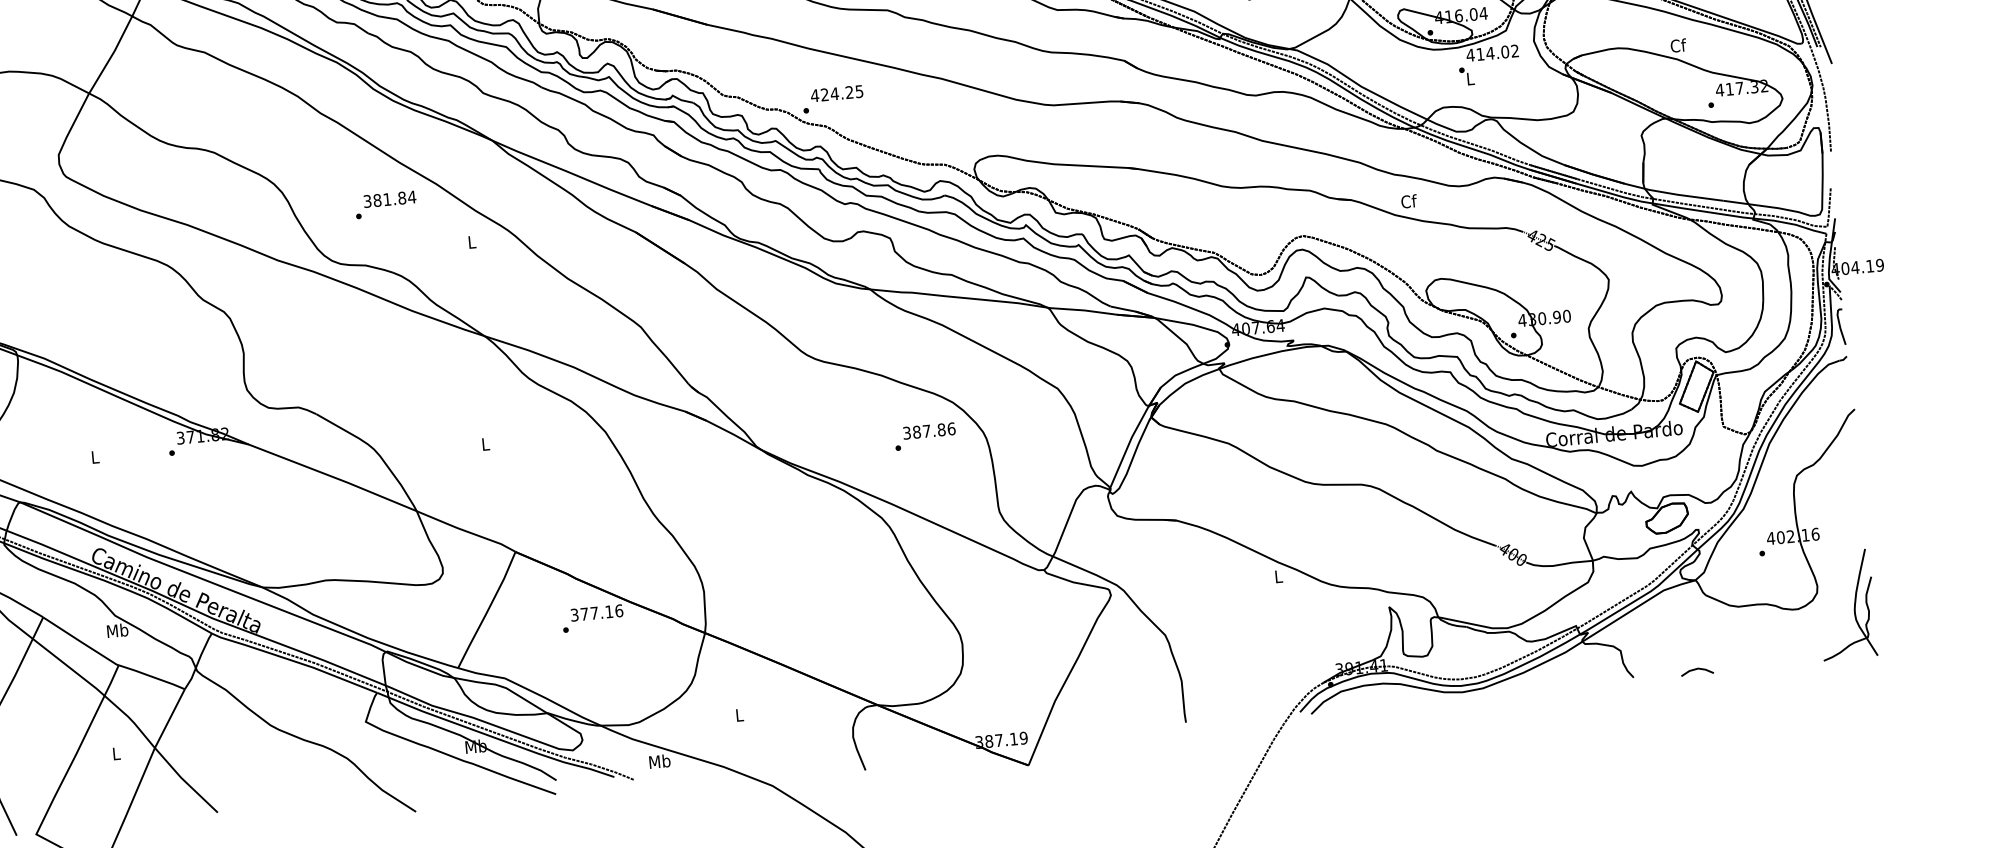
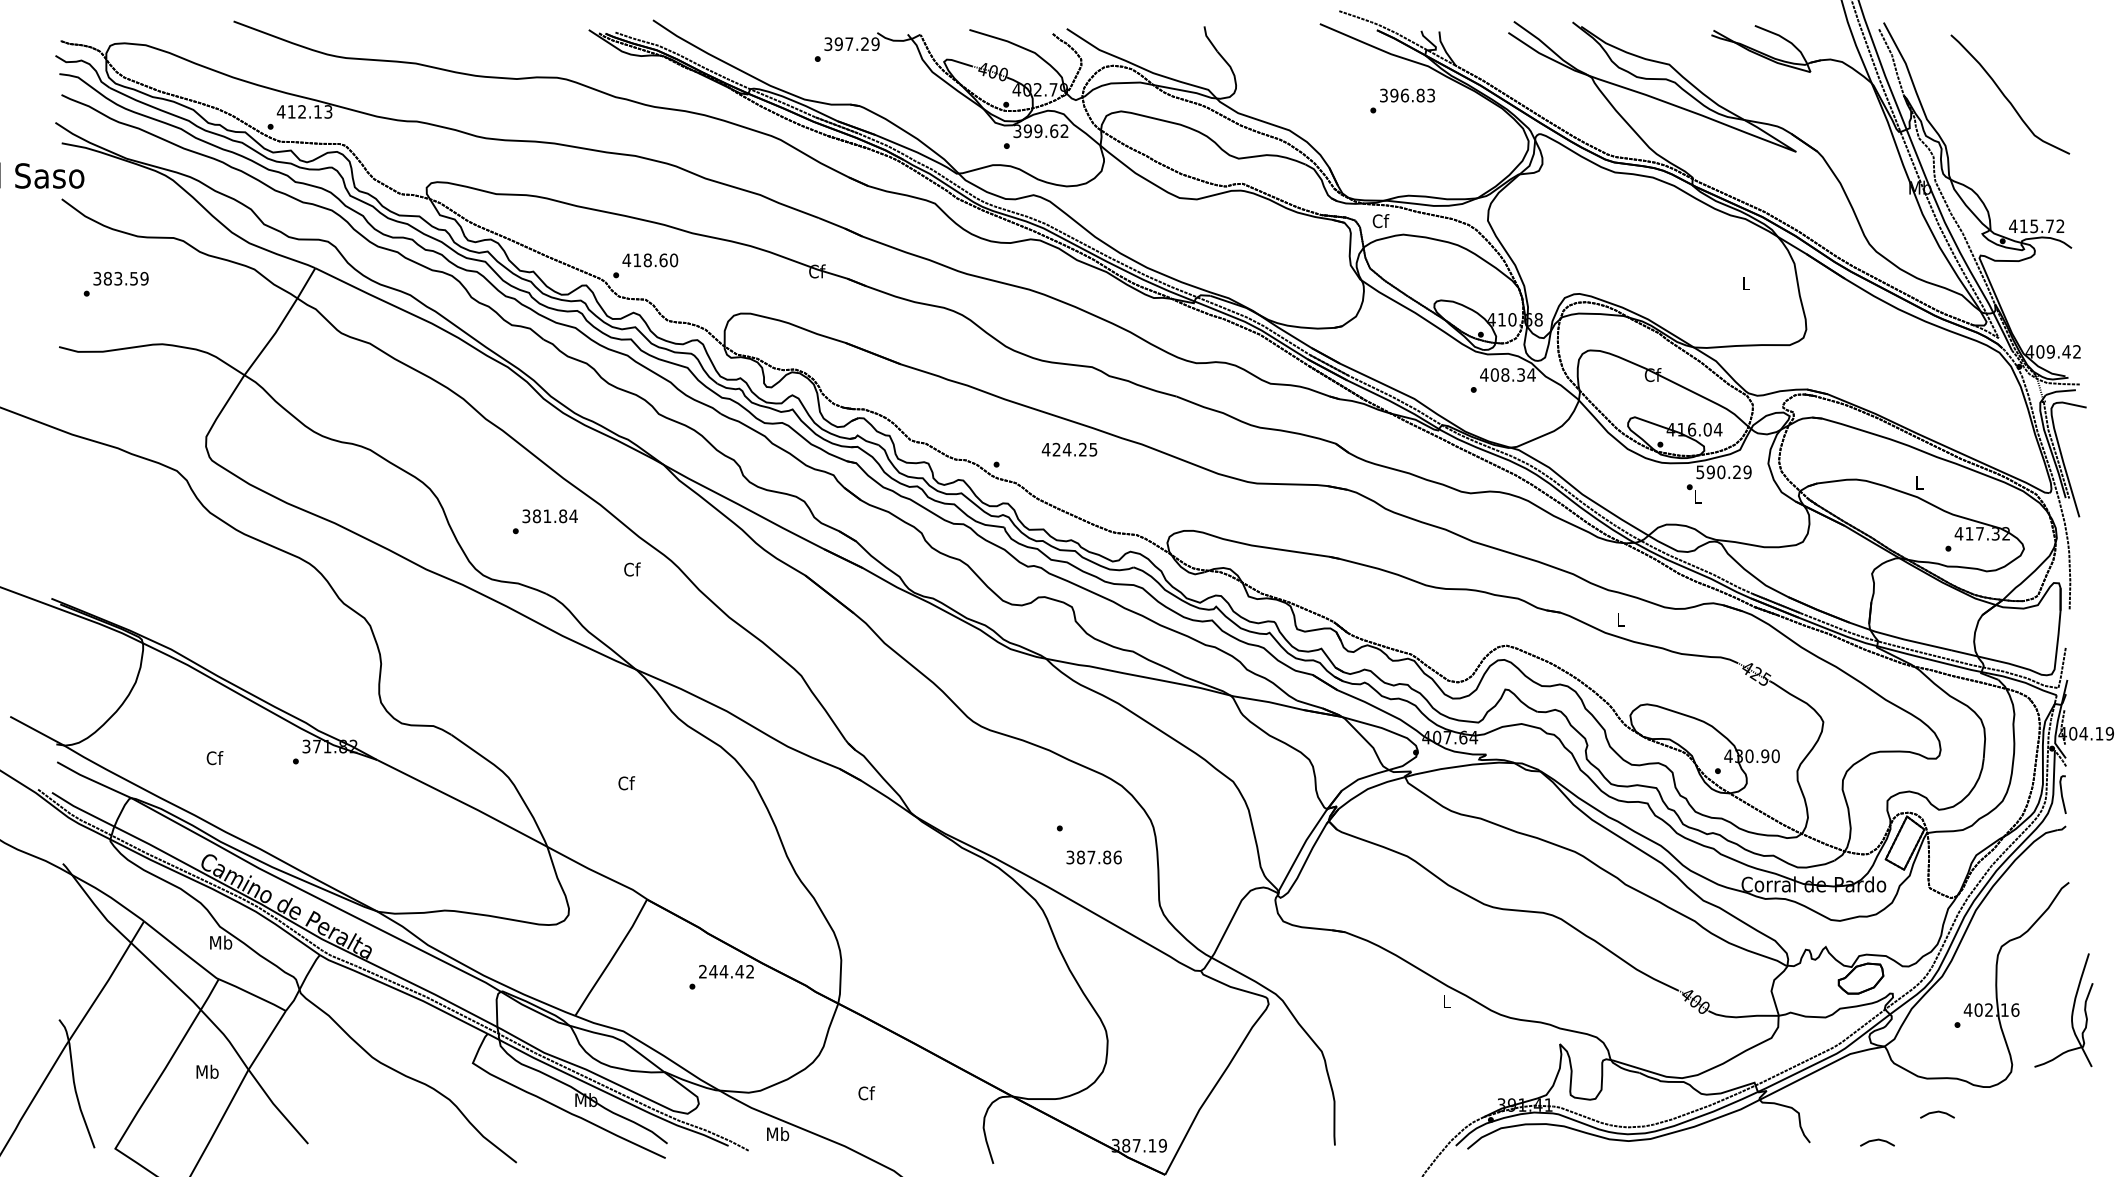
text: (1678, 45) -> (1919, 482), Cf -> L
text: (1492, 53) -> (1723, 472), 414.02 -> 590.29
text: (836, 93) -> (1069, 449), moved
text: (1409, 201) -> (1621, 619), Cf -> L
text: (472, 242) -> (632, 569), L -> Cf
text: (928, 431) -> (1093, 857), moved
text: (485, 444) -> (626, 783), L -> Cf
text: (95, 457) -> (214, 758), L -> Cf
part: (1853, 605) -> (2071, 1011), moved
text: (596, 612) -> (726, 971), 377.16 -> 244.42
line: (1751, 637) -> (1937, 1112), added
text: (739, 715) -> (866, 1093), L -> Cf
text: (116, 753) -> (207, 1071), L -> Mb

